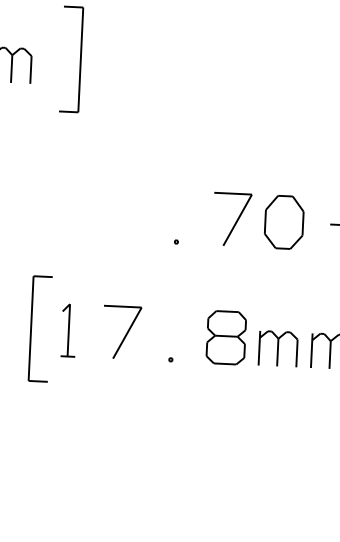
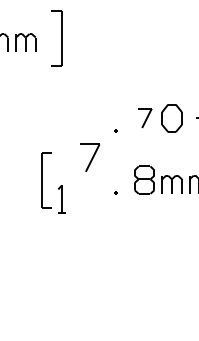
part: (233, 220) -> (145, 118), size x0.7
part: (67, 331) -> (61, 199), moved
part: (123, 331) -> (90, 157), moved

